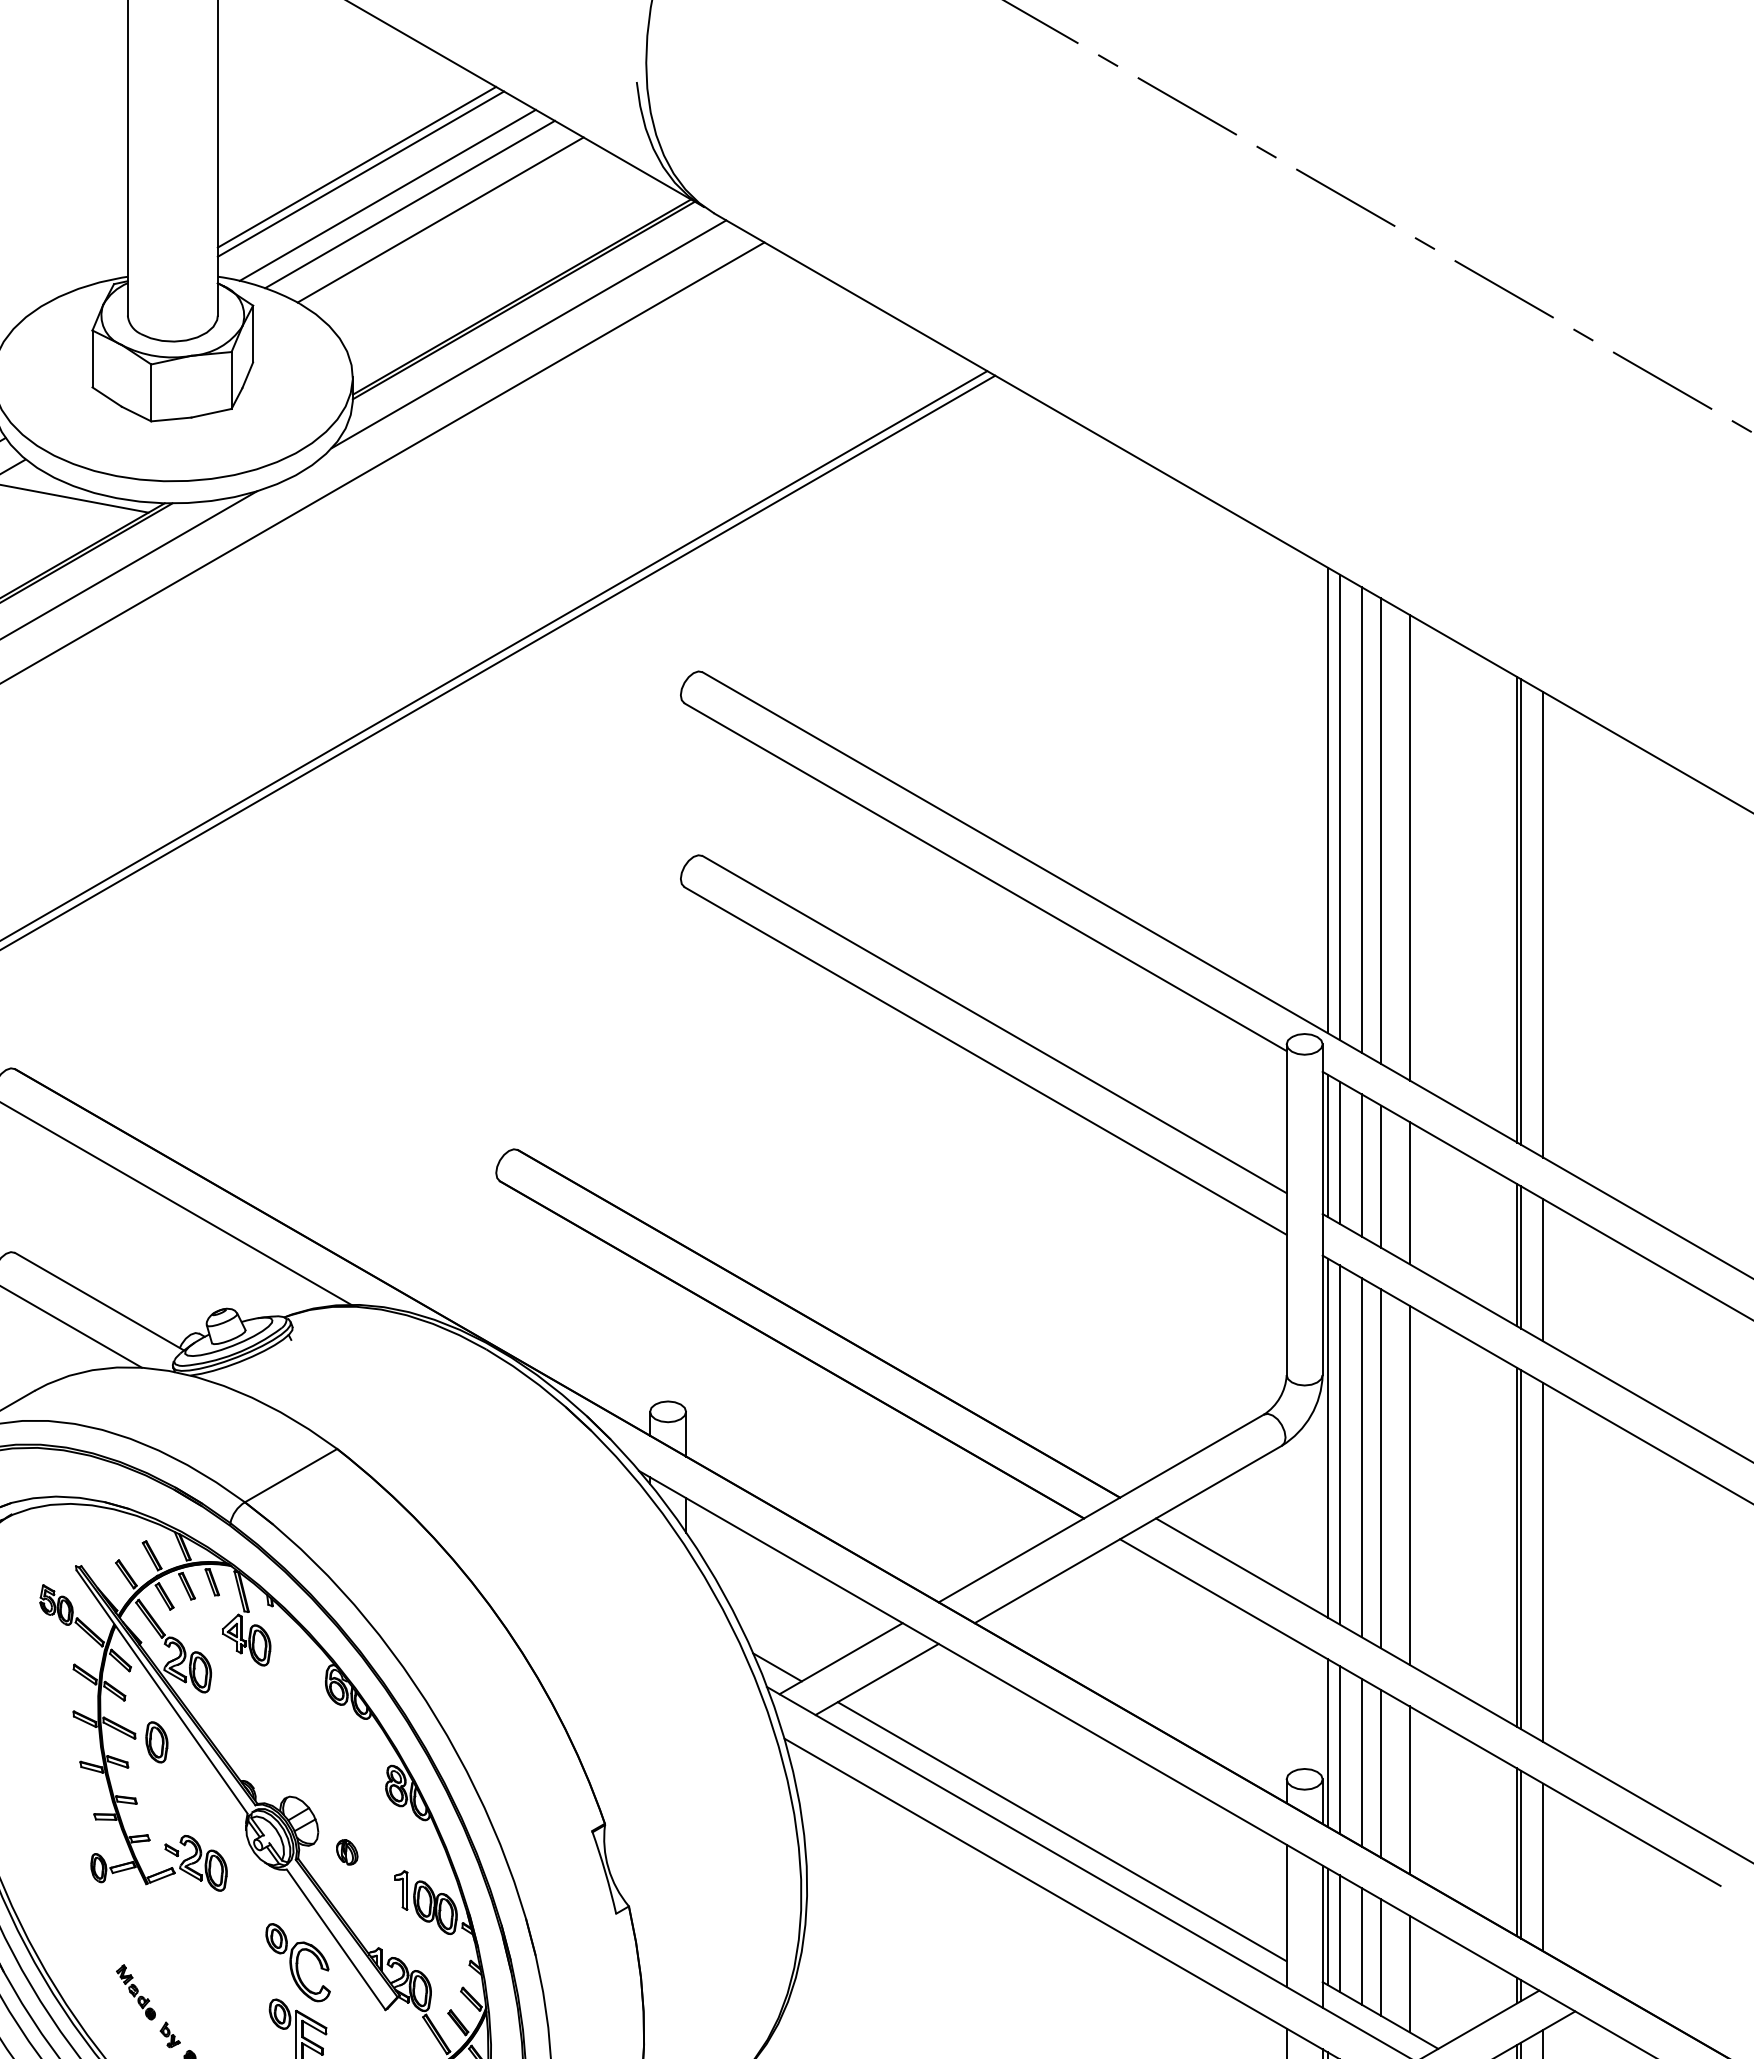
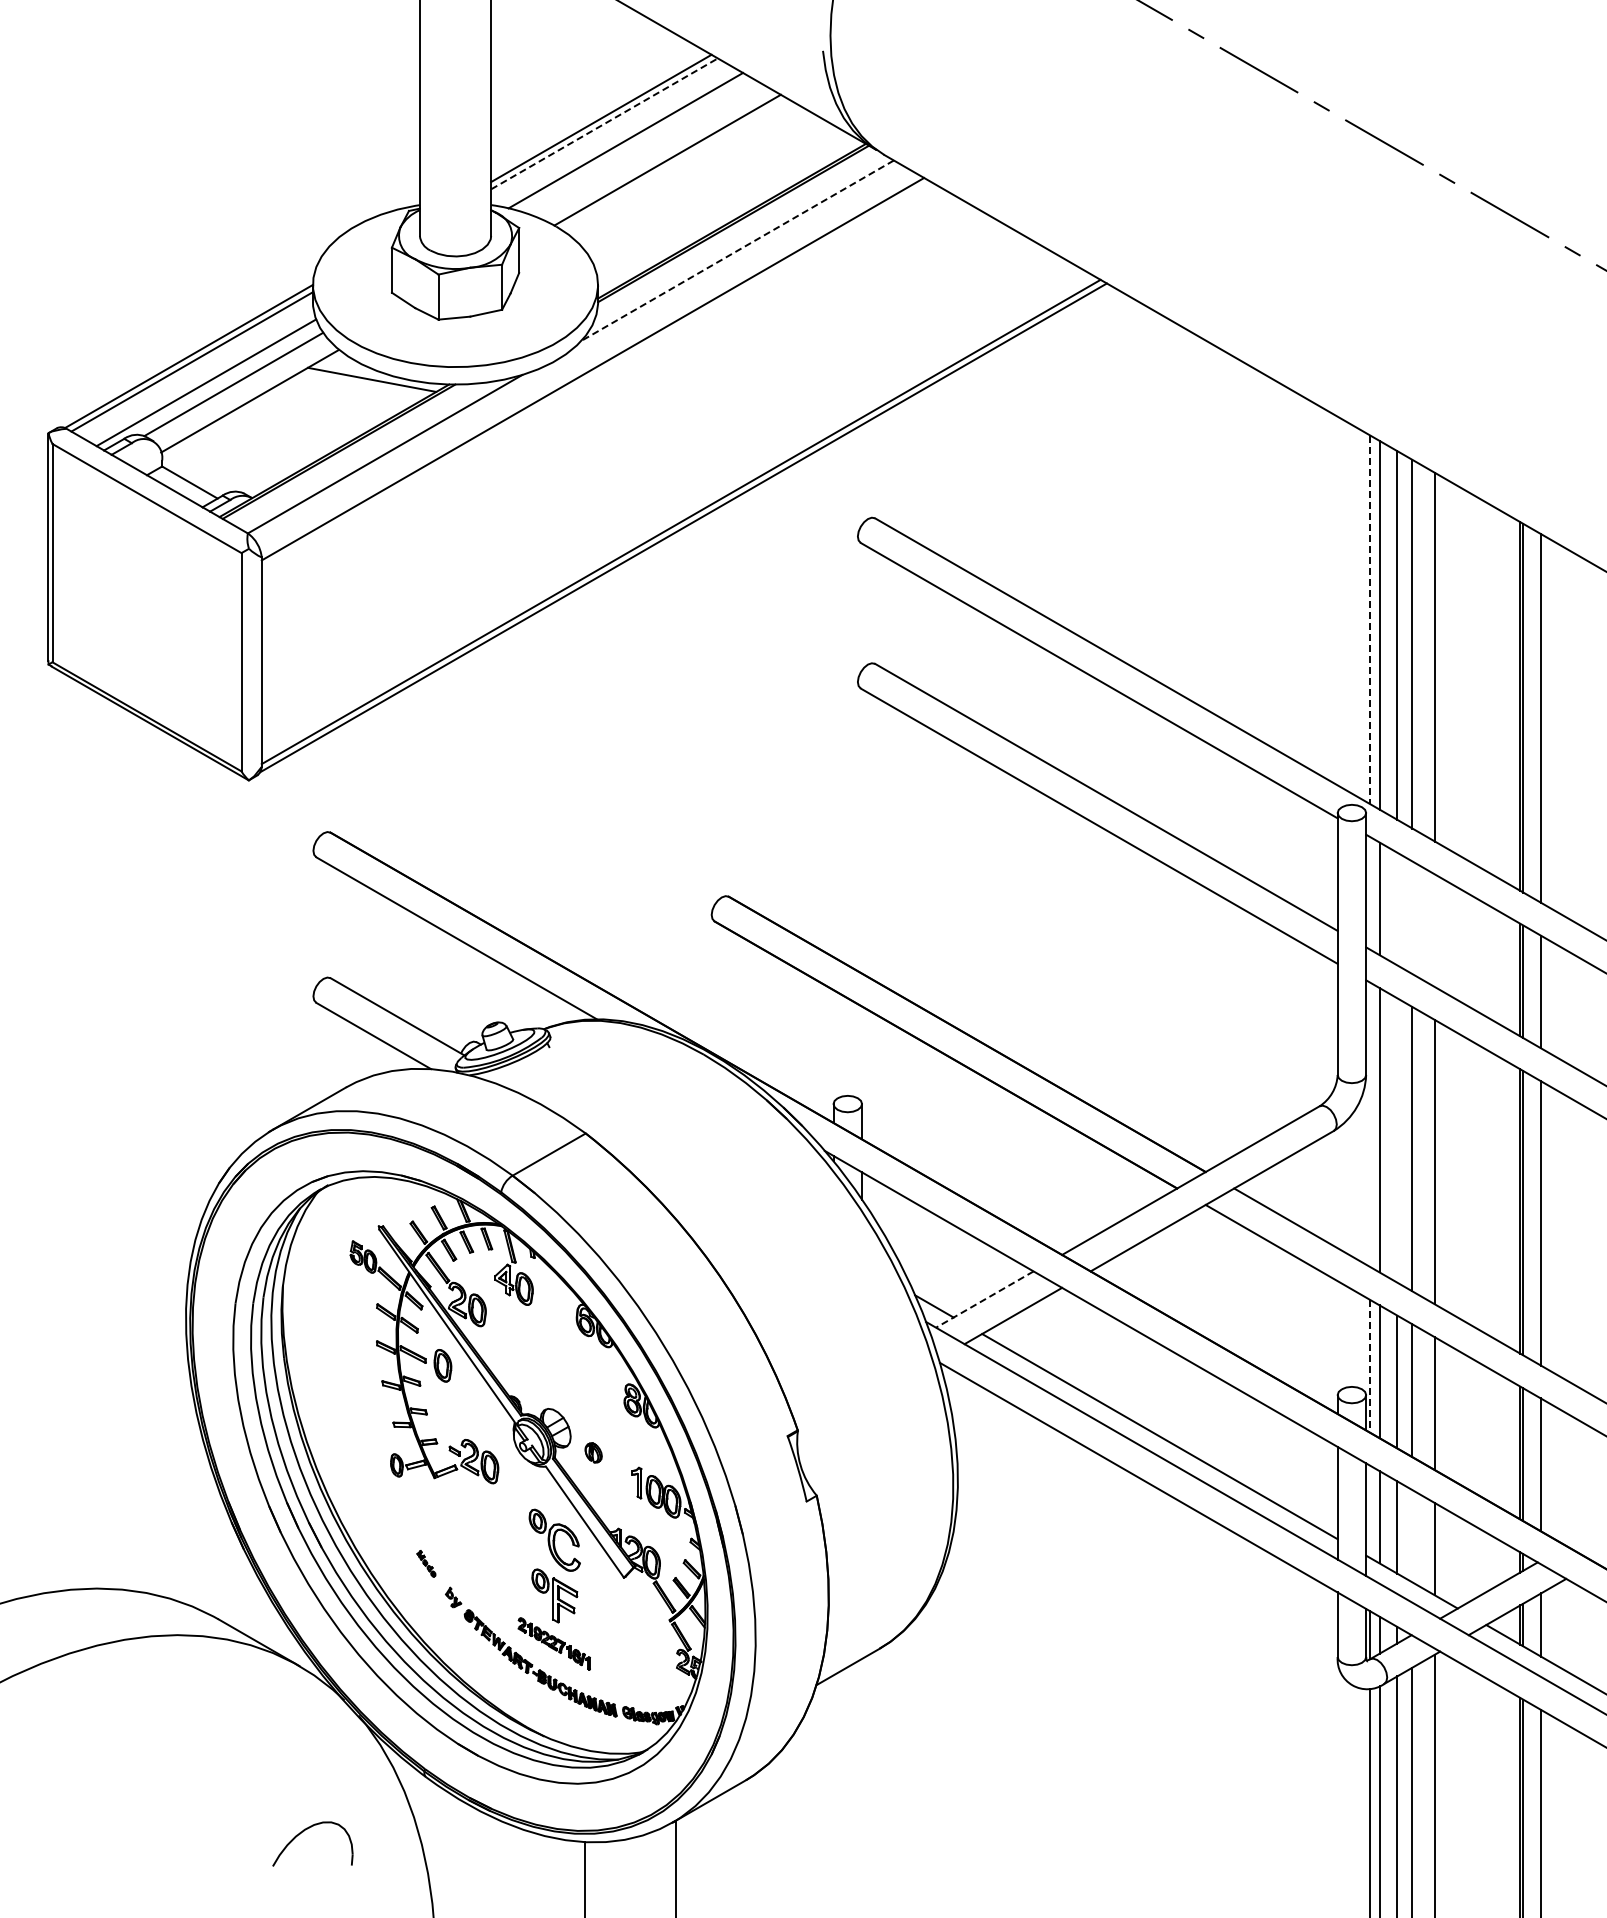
line: (360, 173) -> (604, 123), solid -> dashed
line: (410, 203) -> (643, 147), removed
line: (528, 334) -> (737, 250), solid -> dashed
line: (1328, 801) -> (1370, 620), solid -> dashed
line: (1328, 1145) -> (1370, 893), removed
line: (1362, 1164) -> (1397, 908), removed
line: (1381, 1176) -> (1412, 917), removed
line: (1410, 1192) -> (1435, 930), removed
line: (1328, 1437) -> (1370, 1124), removed
line: (1362, 1457) -> (1397, 1140), removed
line: (840, 1658) -> (984, 1299), solid -> dashed
line: (1328, 1743) -> (1370, 1366), solid -> dashed
line: (1328, 1926) -> (1370, 1511), removed
line: (1381, 1957) -> (1412, 1536), removed
part: (136, 1991) -> (426, 1563), size x0.6

